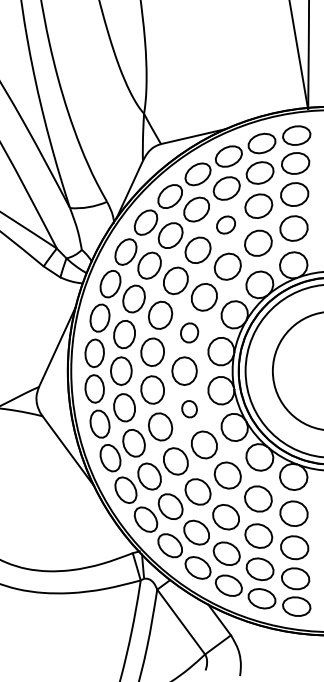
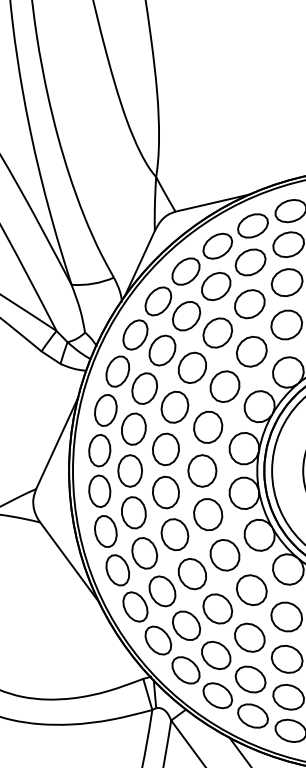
part: (225, 224) -> (249, 303), size x1.43
part: (189, 332) -> (208, 426), size x1.43
part: (189, 408) -> (208, 513), size x1.67

